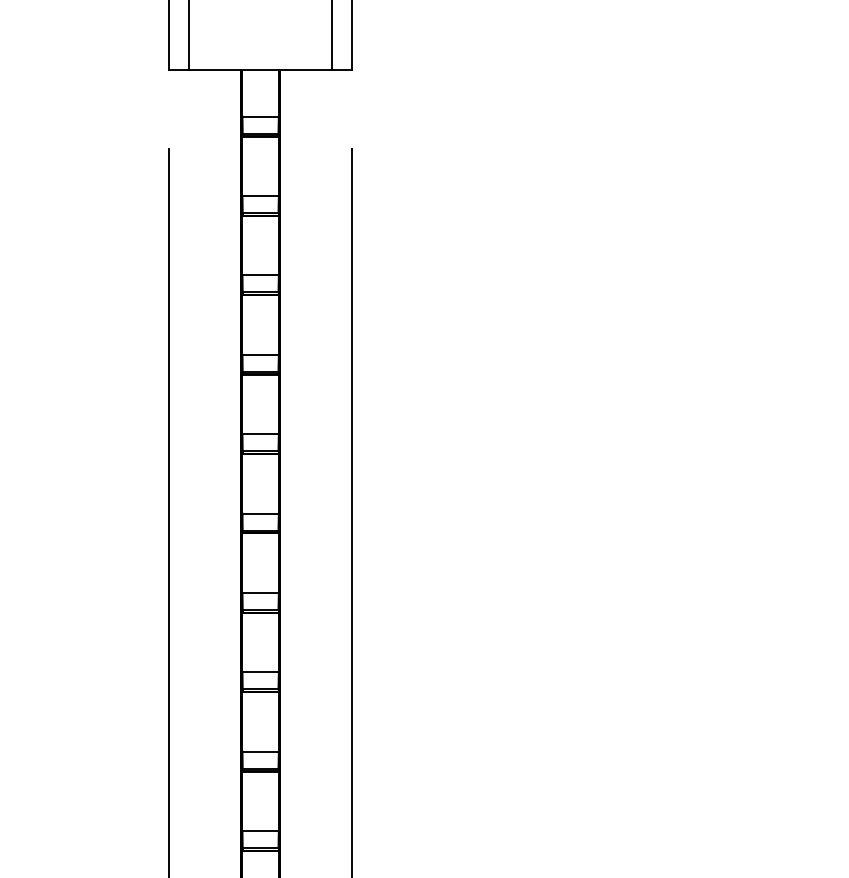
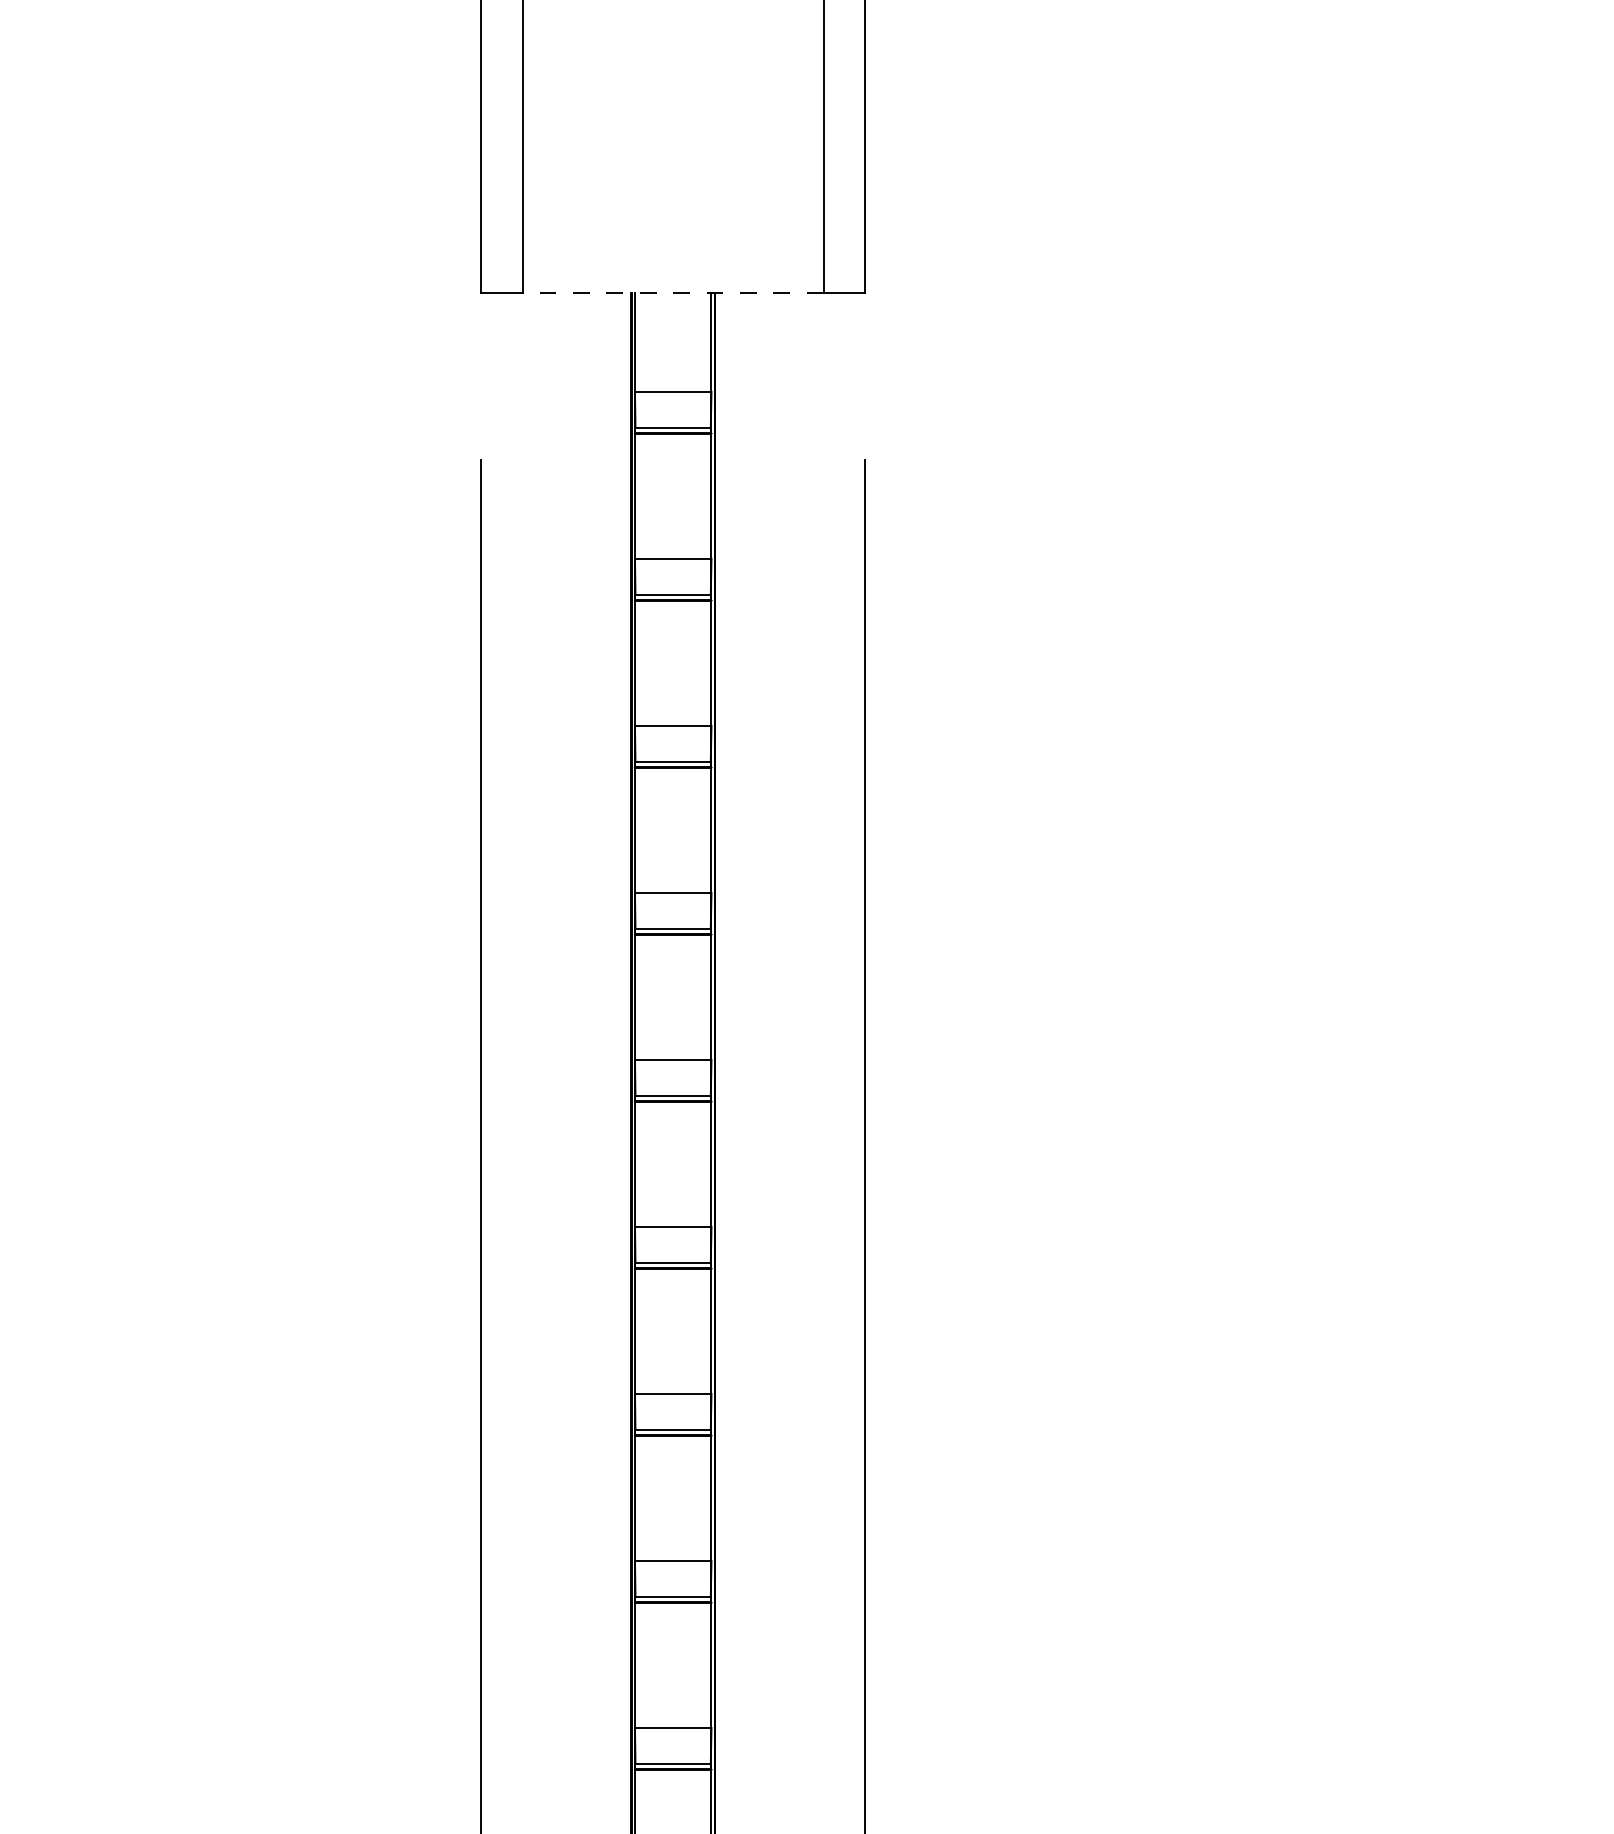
line: (260, 69) -> (672, 292), solid -> dashed

